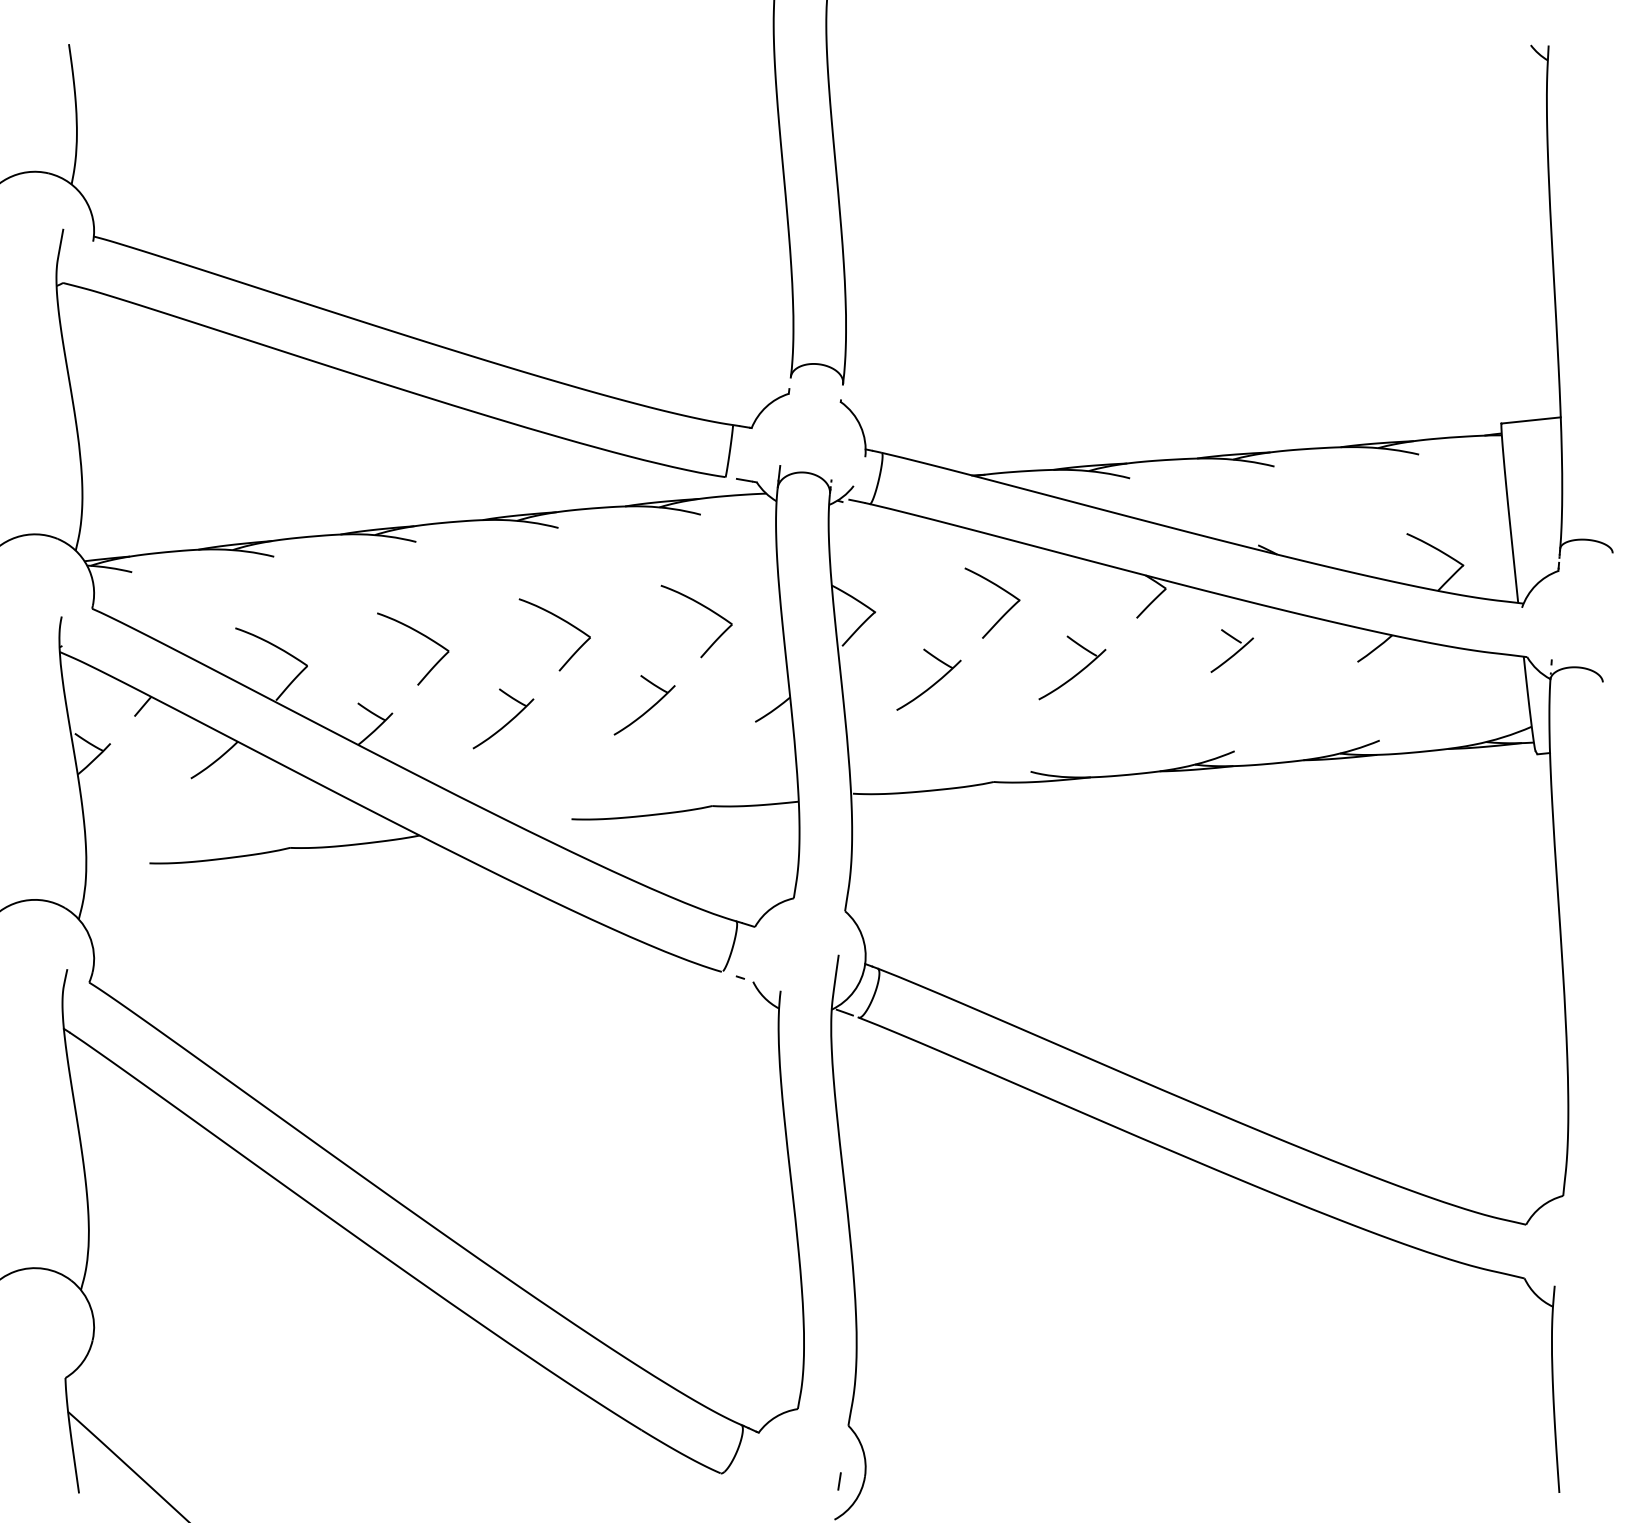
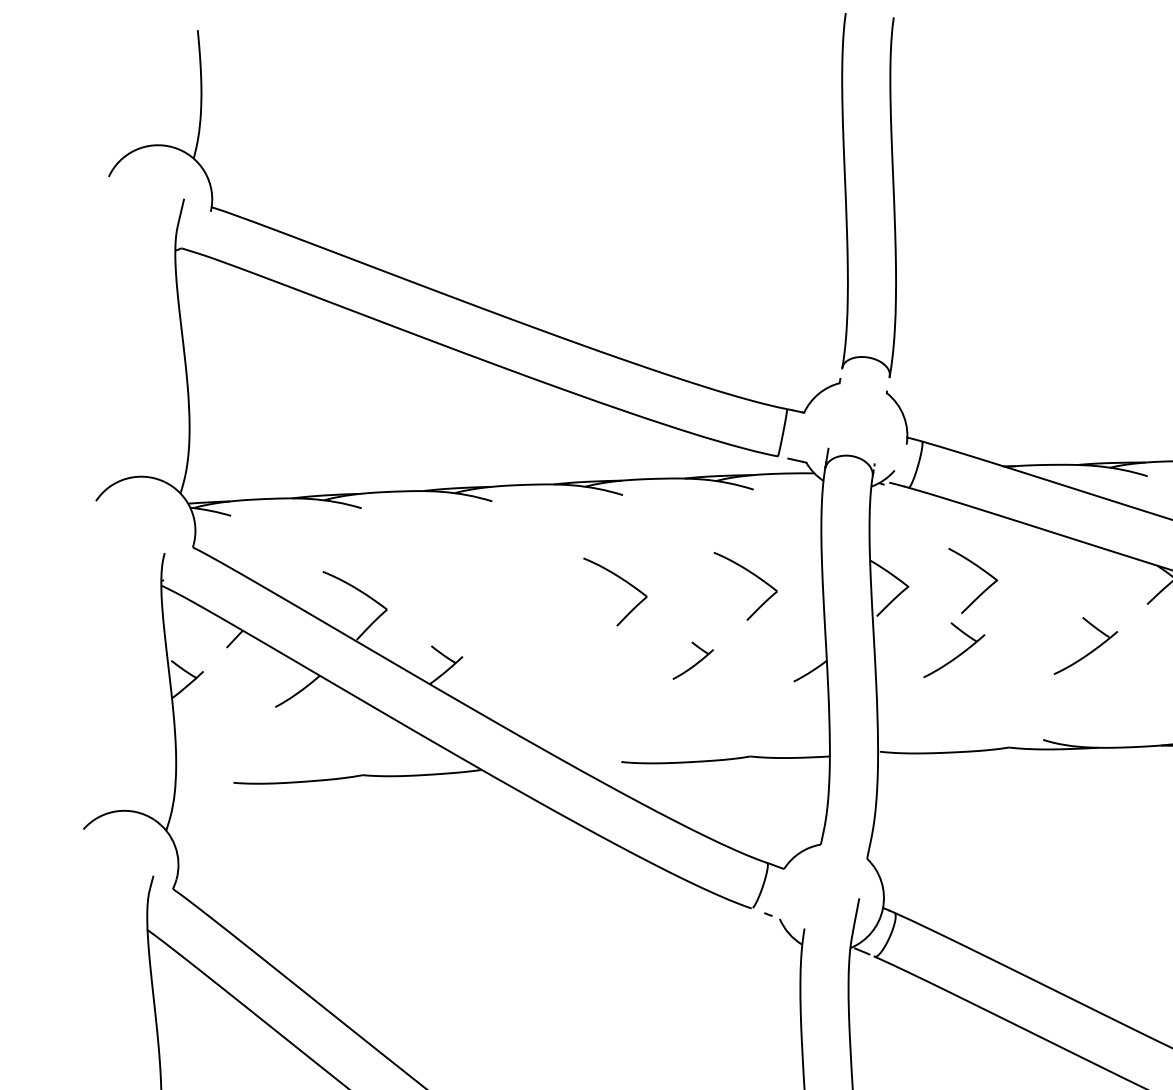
part: (999, 588) -> (979, 568), moved
part: (420, 634) -> (491, 586), removed
part: (644, 705) -> (693, 661), size x0.7
part: (503, 718) -> (563, 666), removed

